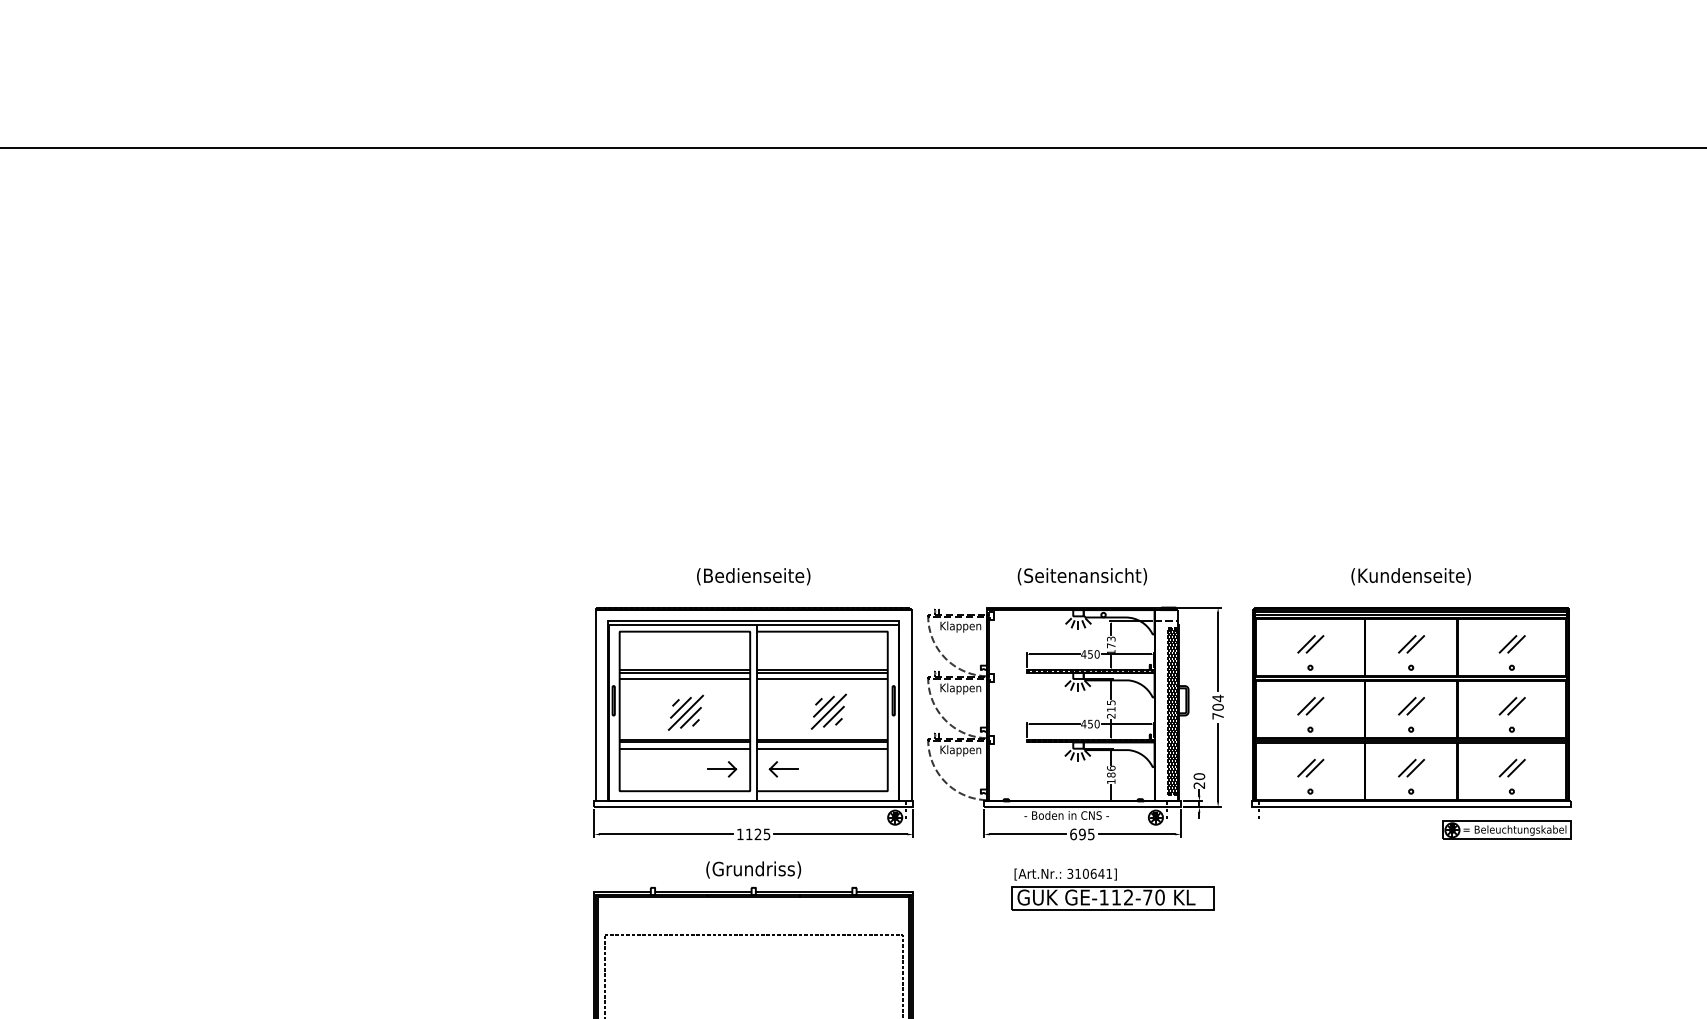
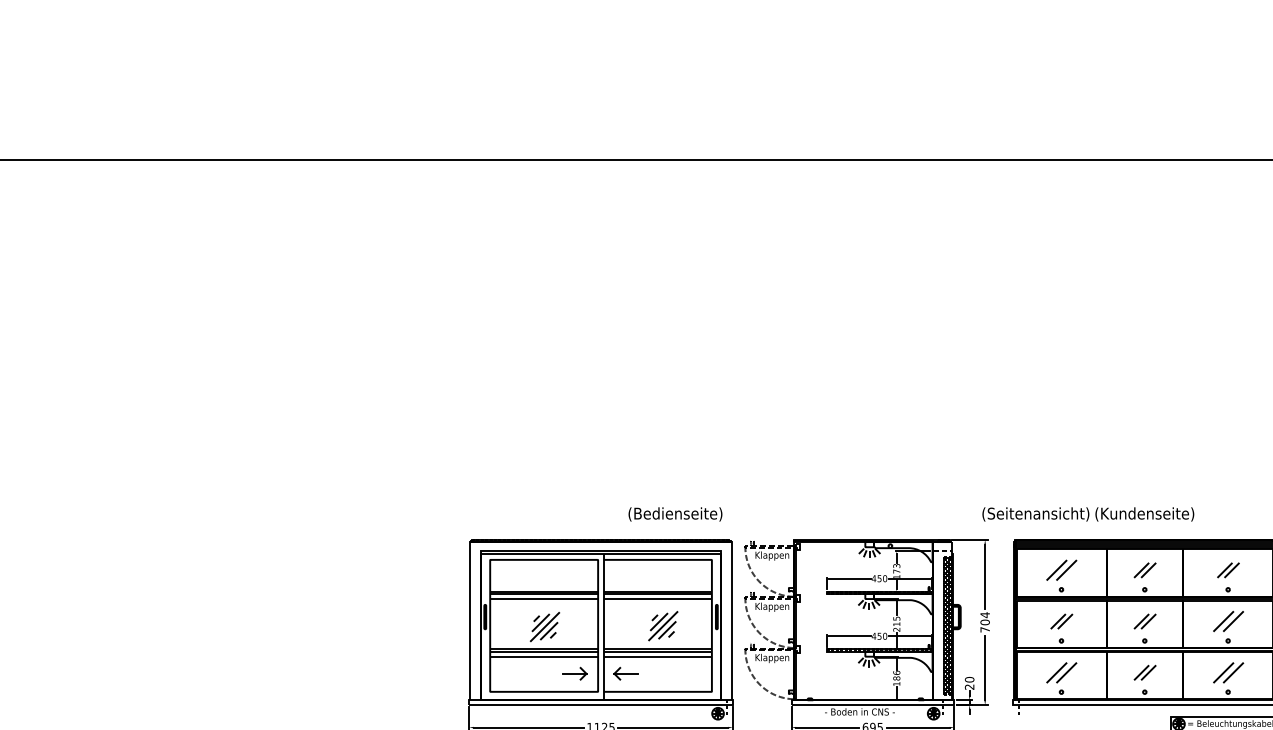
text: (753, 576) -> (675, 514), moved
text: (1082, 576) -> (1035, 514), moved
part: (1310, 644) -> (1061, 570), size x1.4
part: (1511, 706) -> (1227, 621), size x1.4
part: (1310, 767) -> (1061, 672), size x1.4
part: (1511, 767) -> (1227, 672), size x1.4

